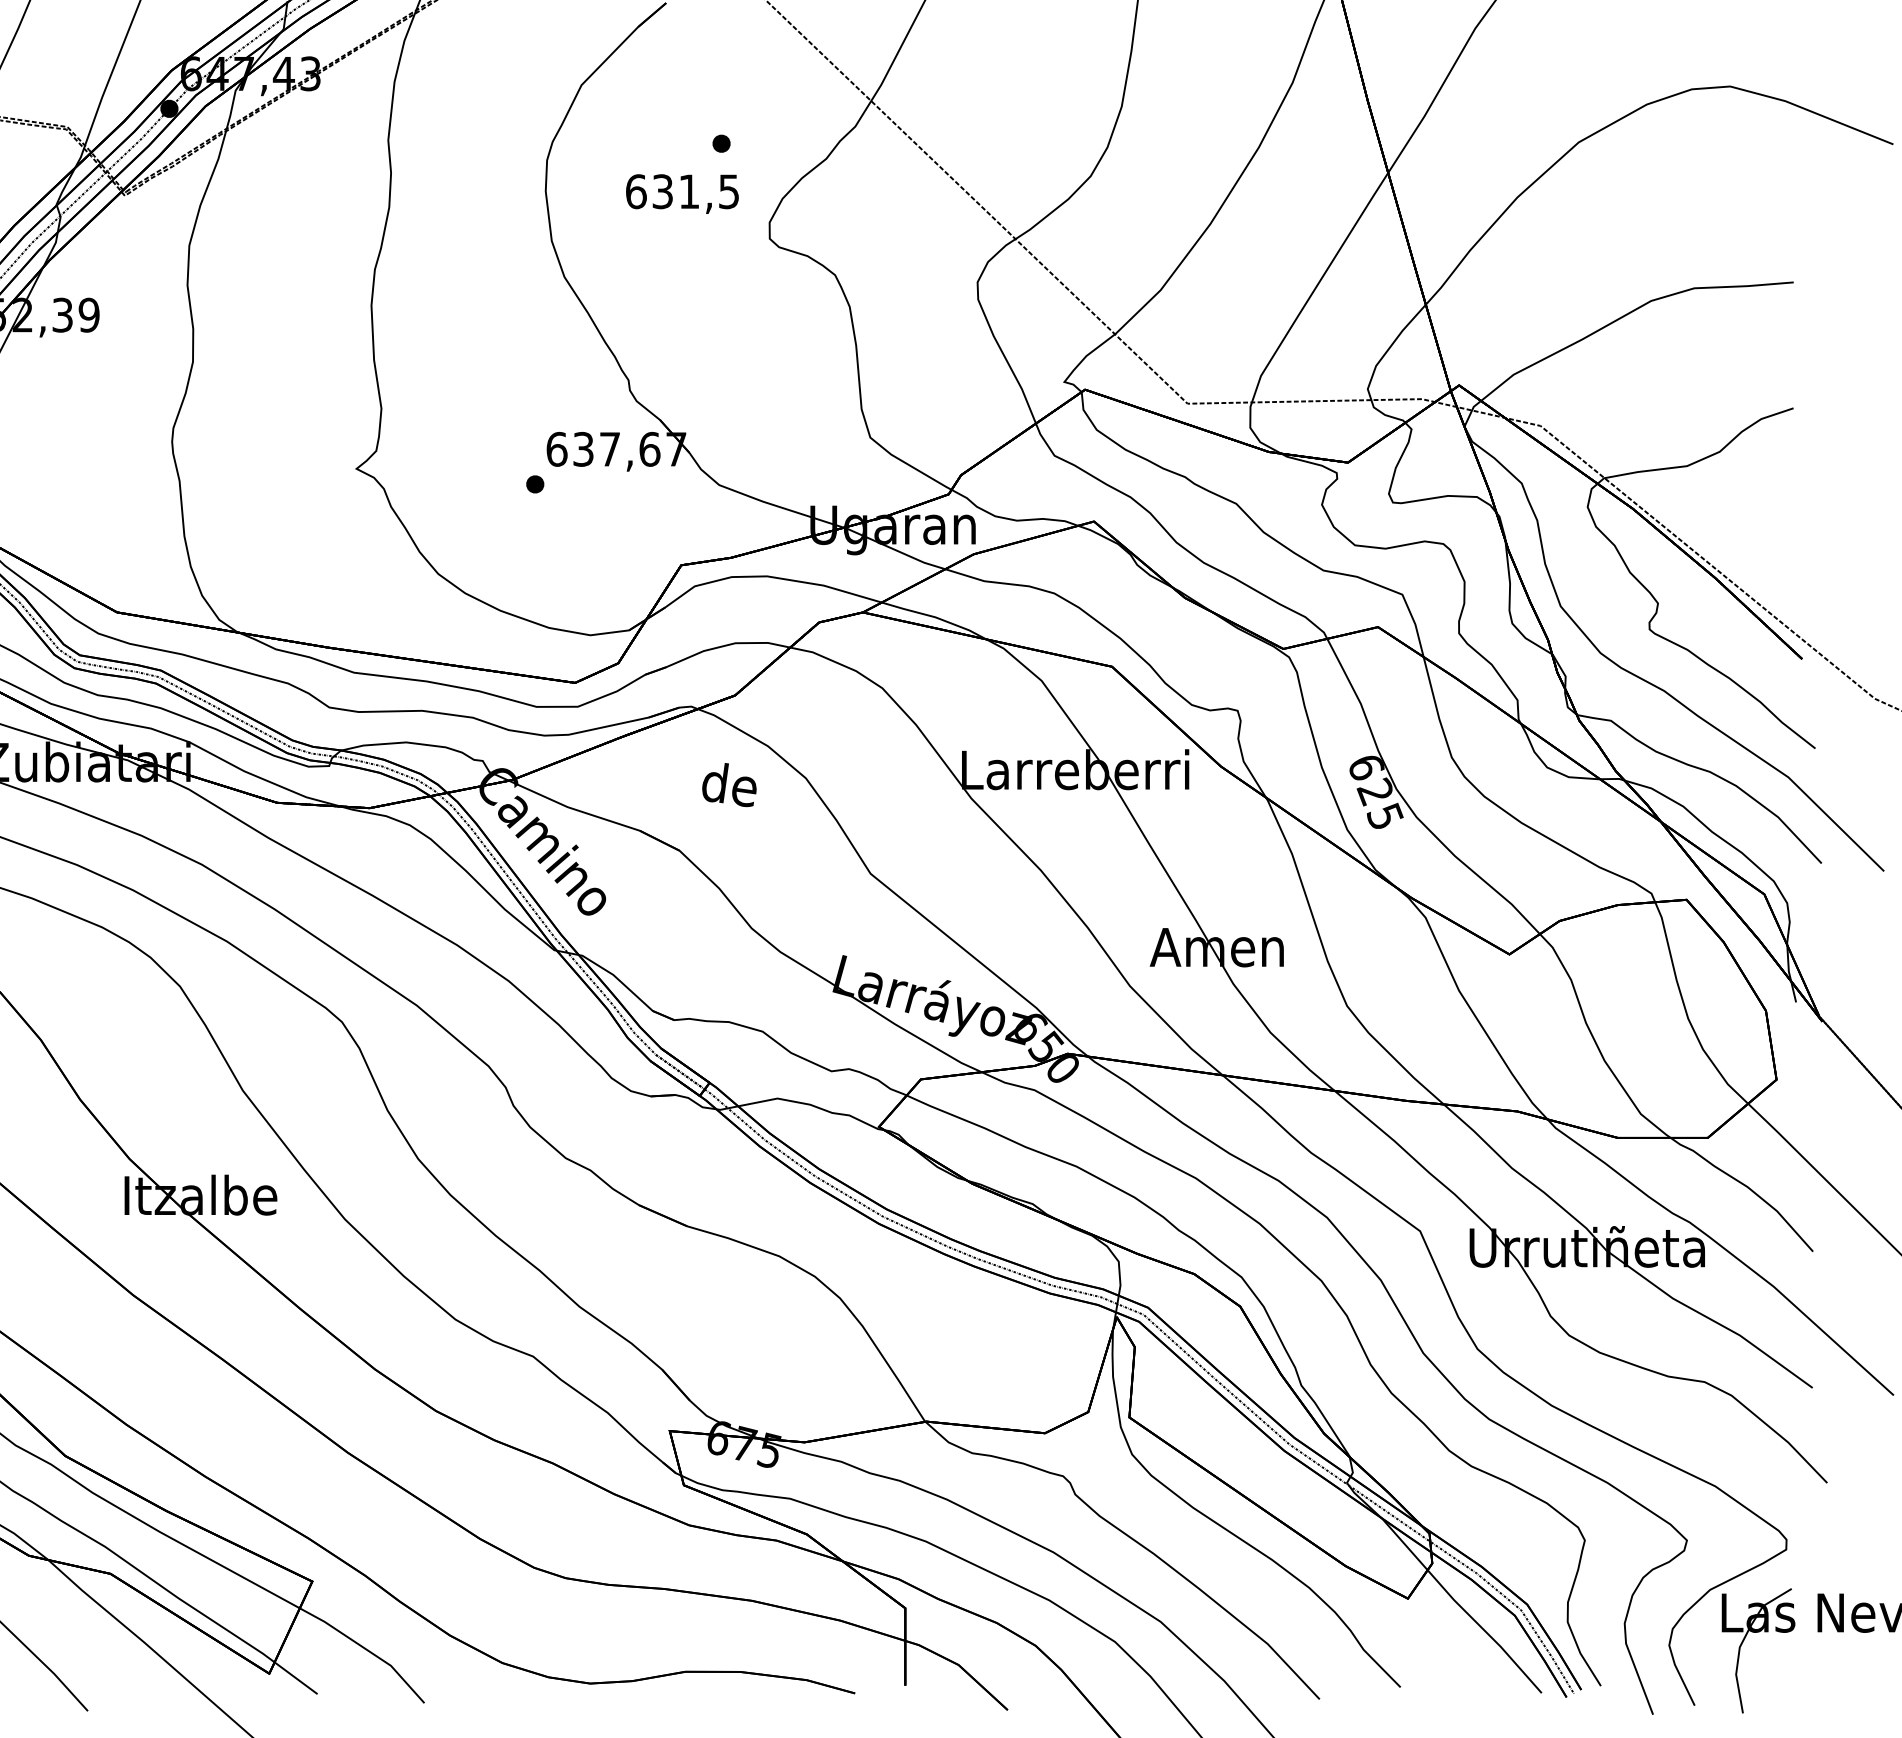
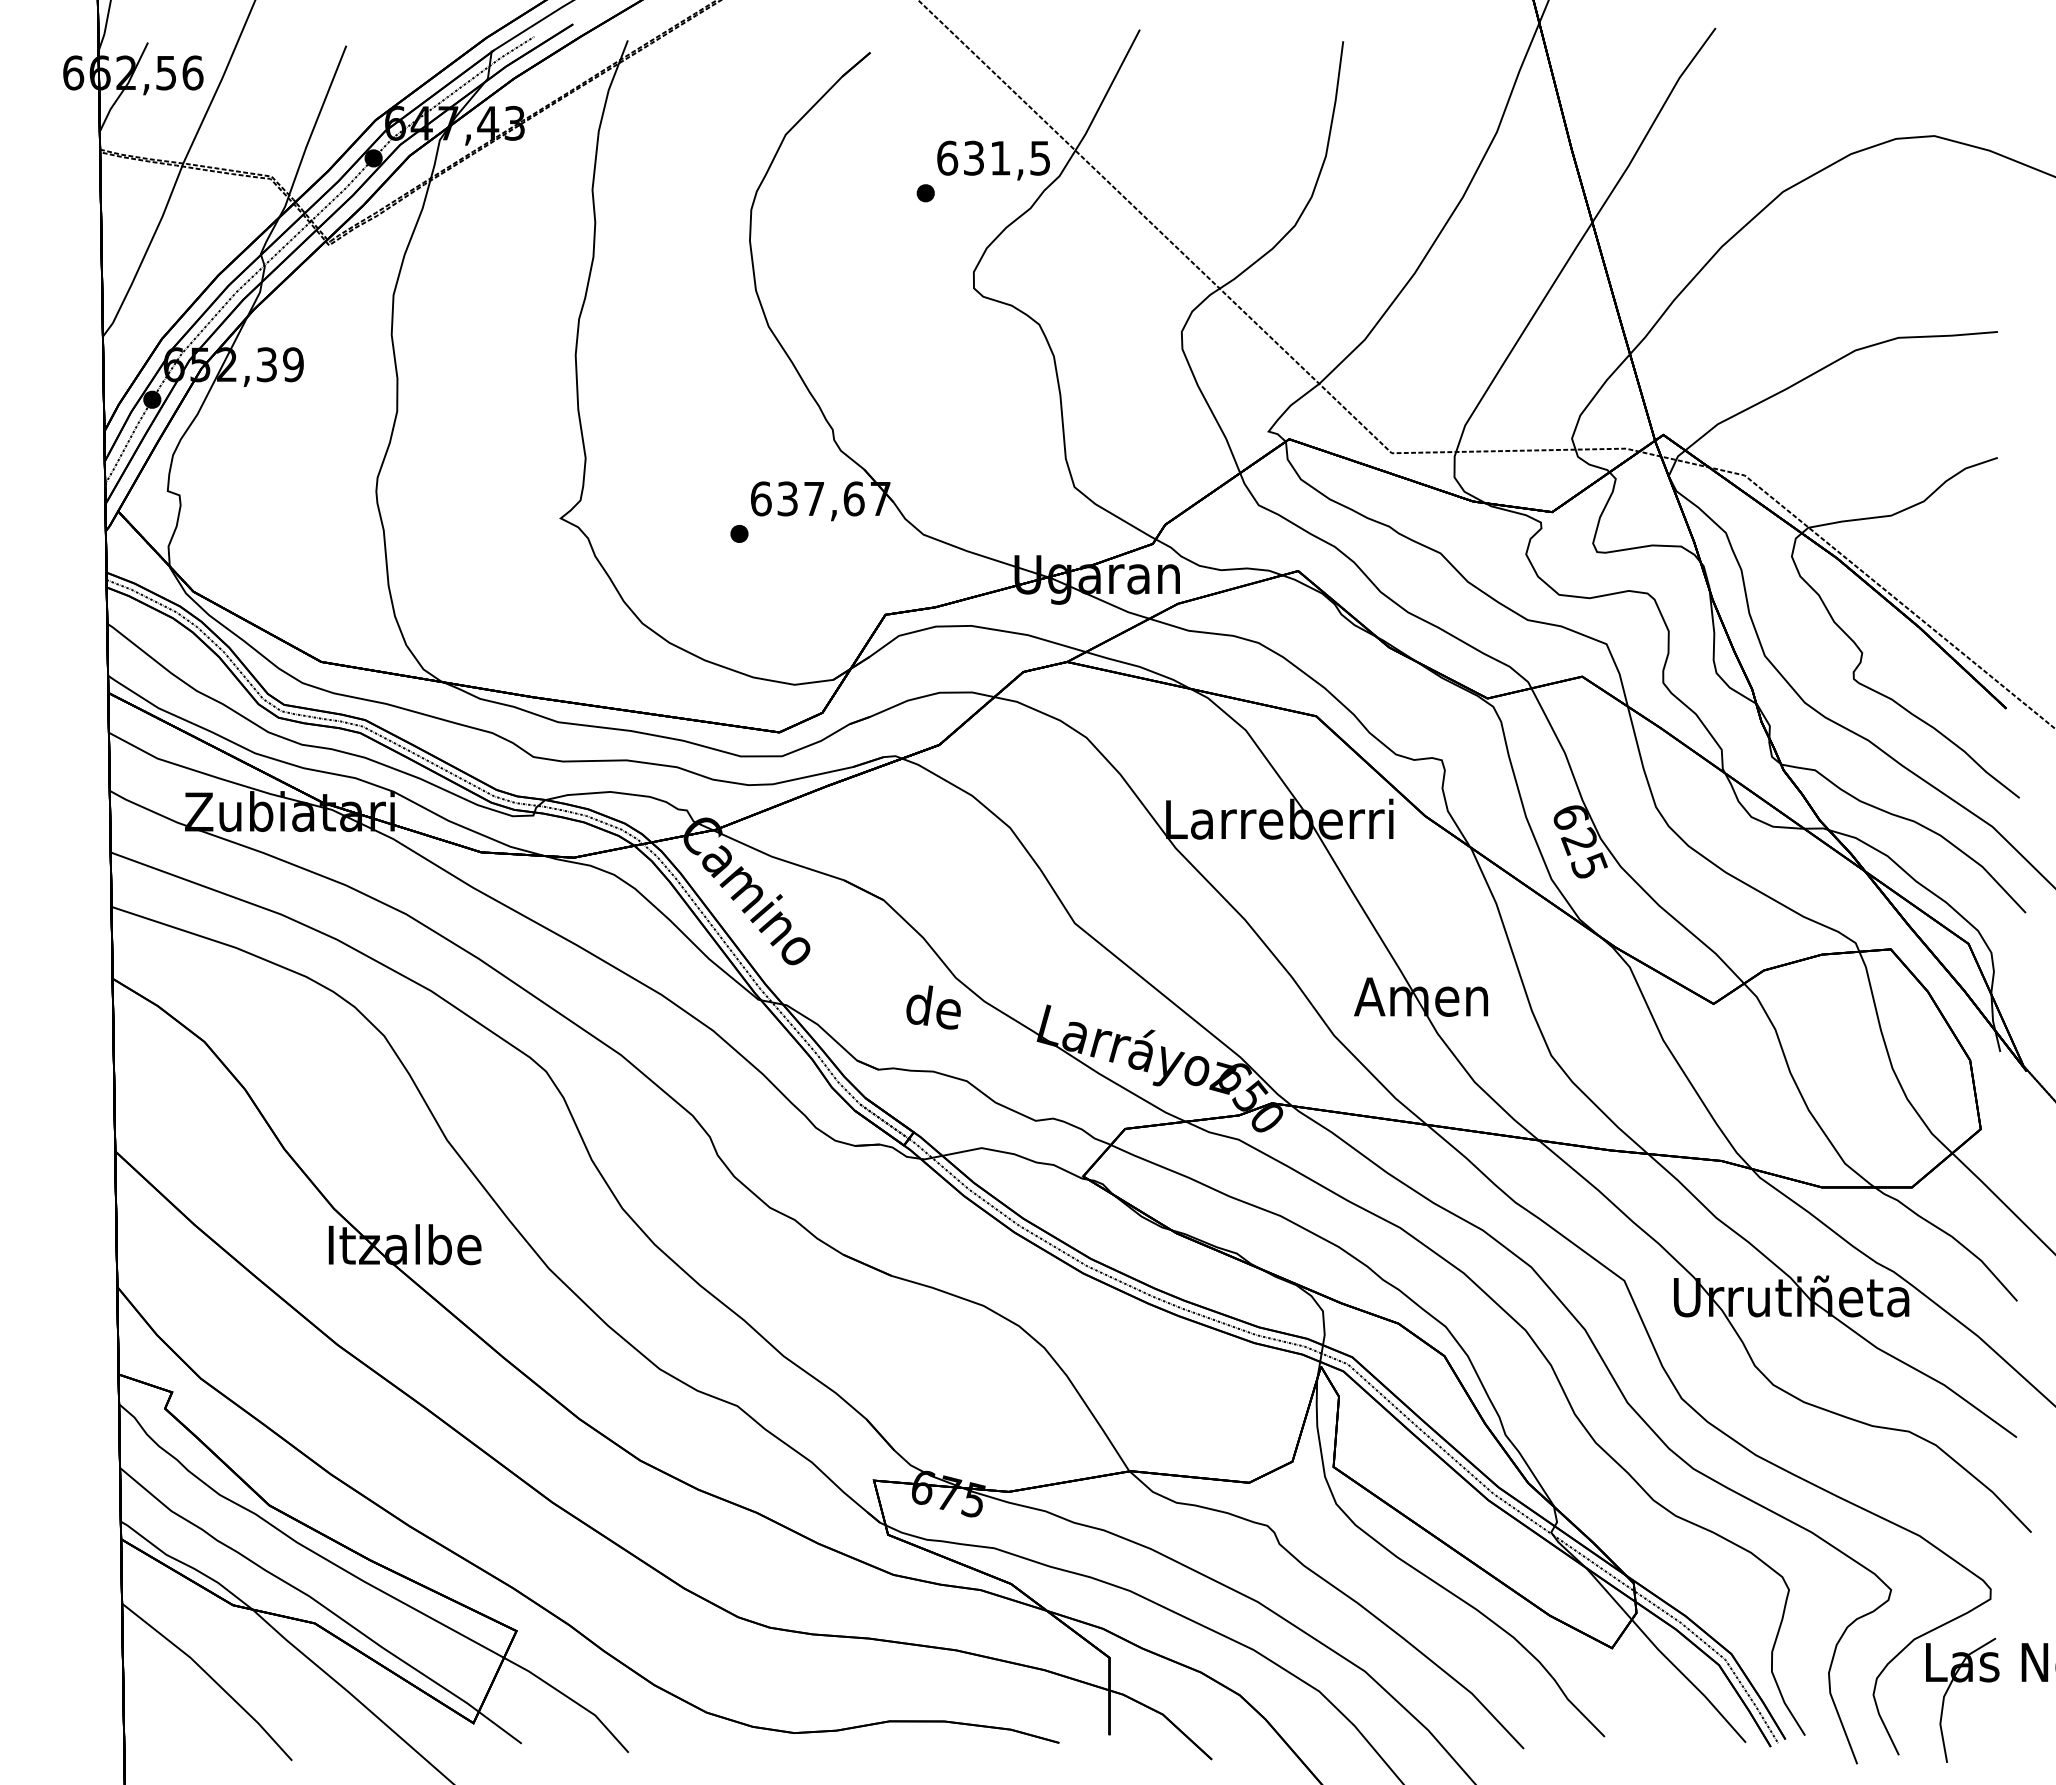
text: (682, 193) -> (993, 160), moved
text: (729, 784) -> (933, 1007), moved

